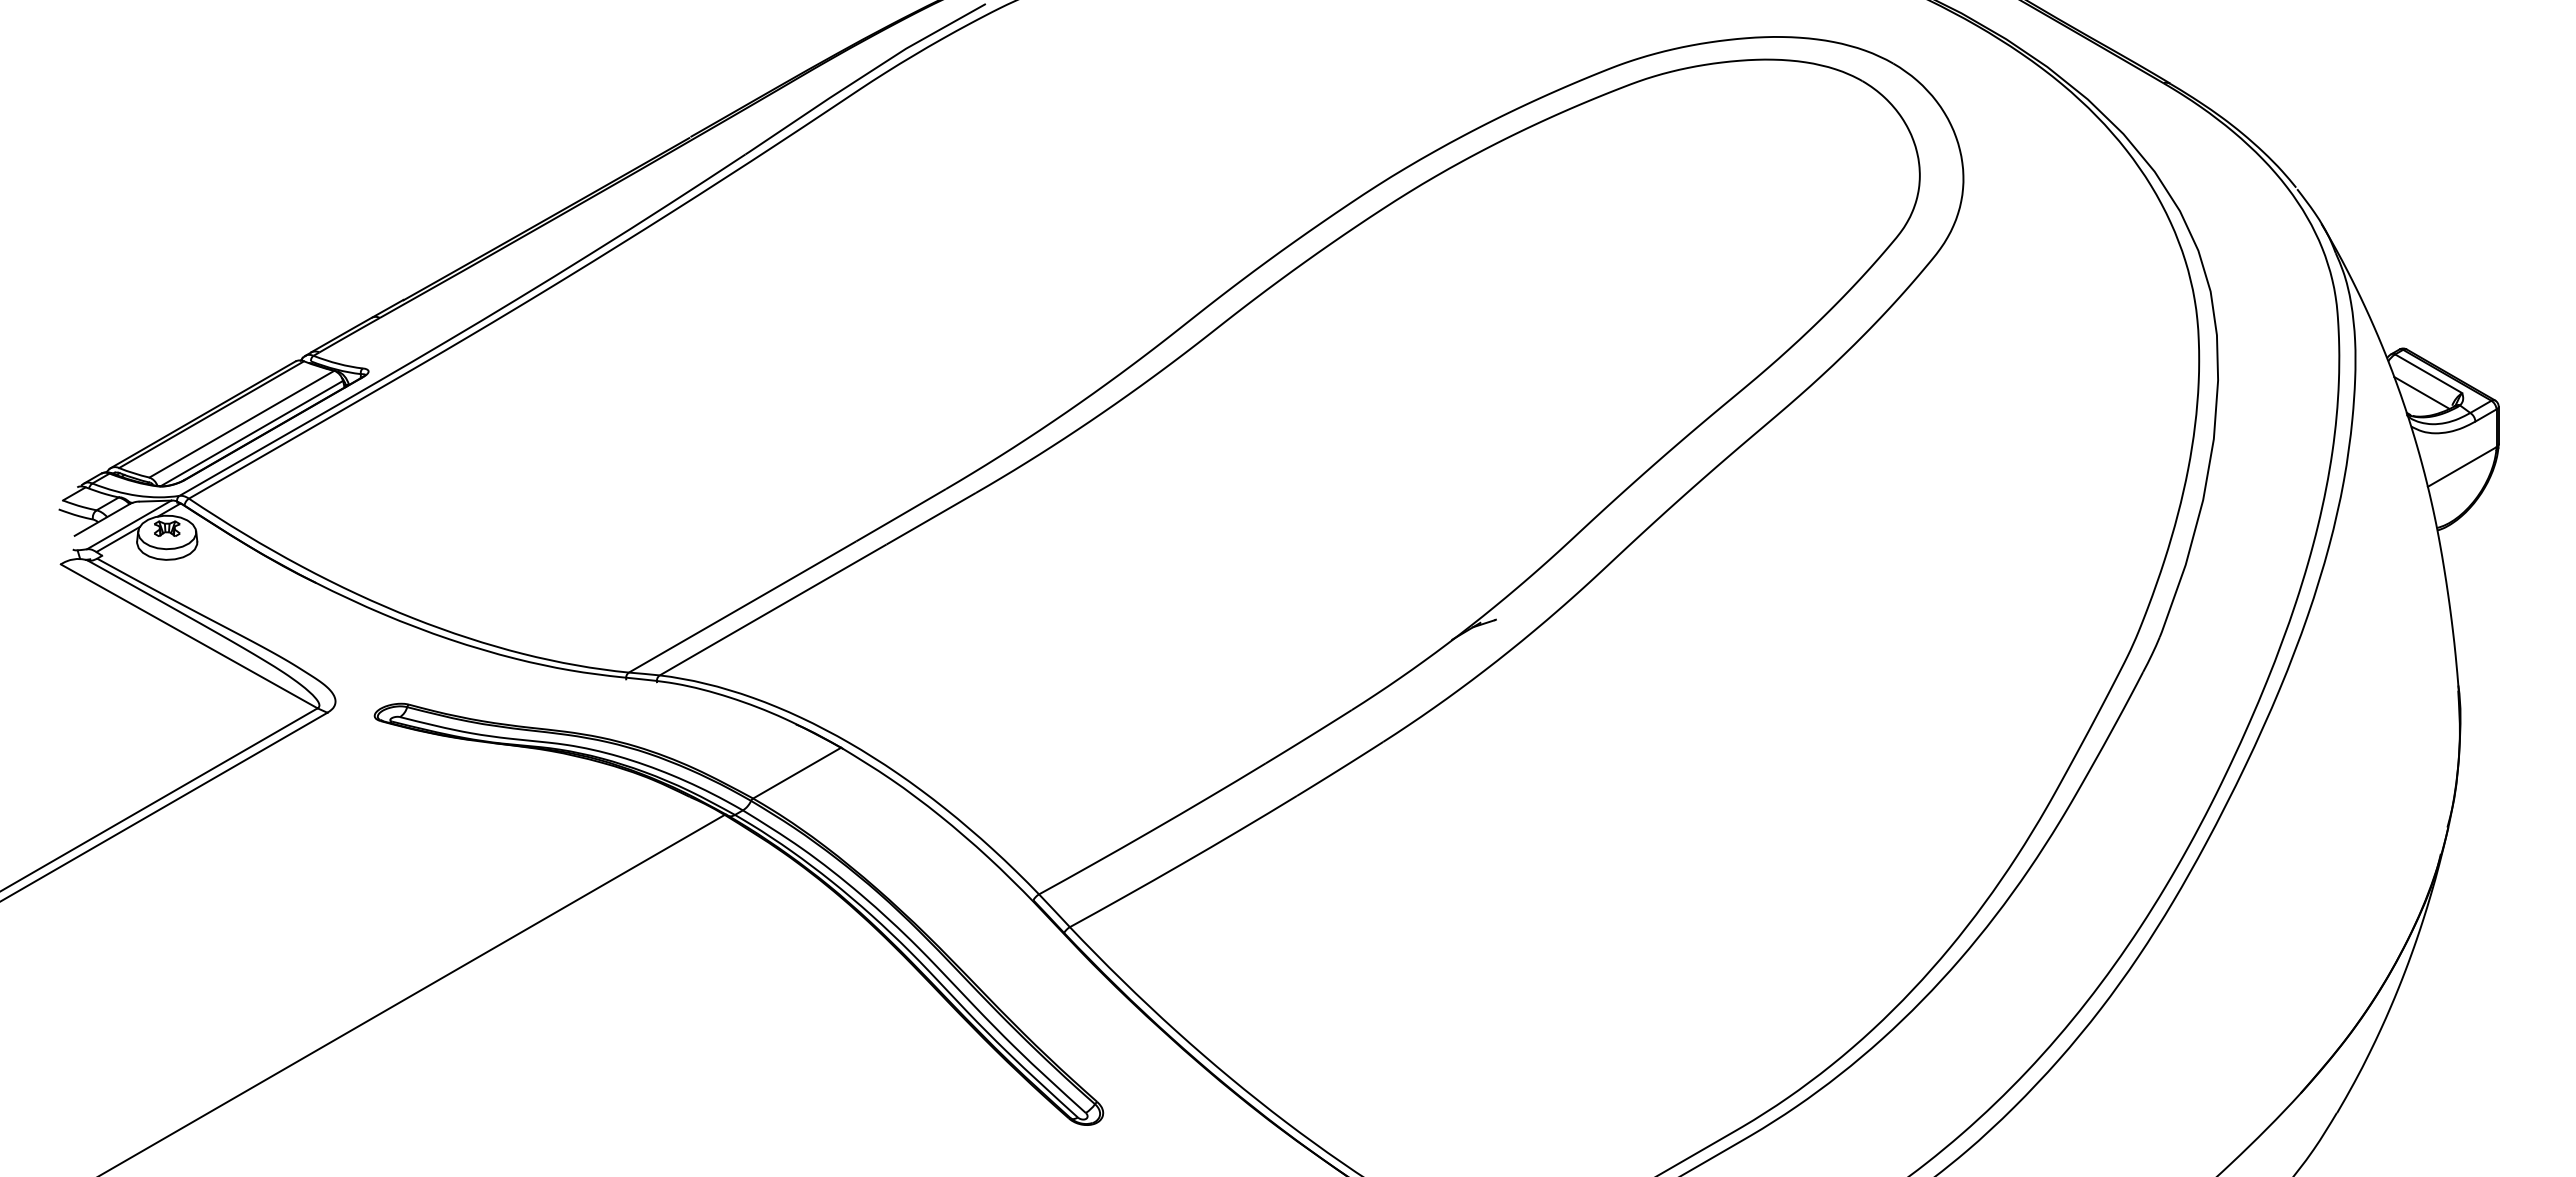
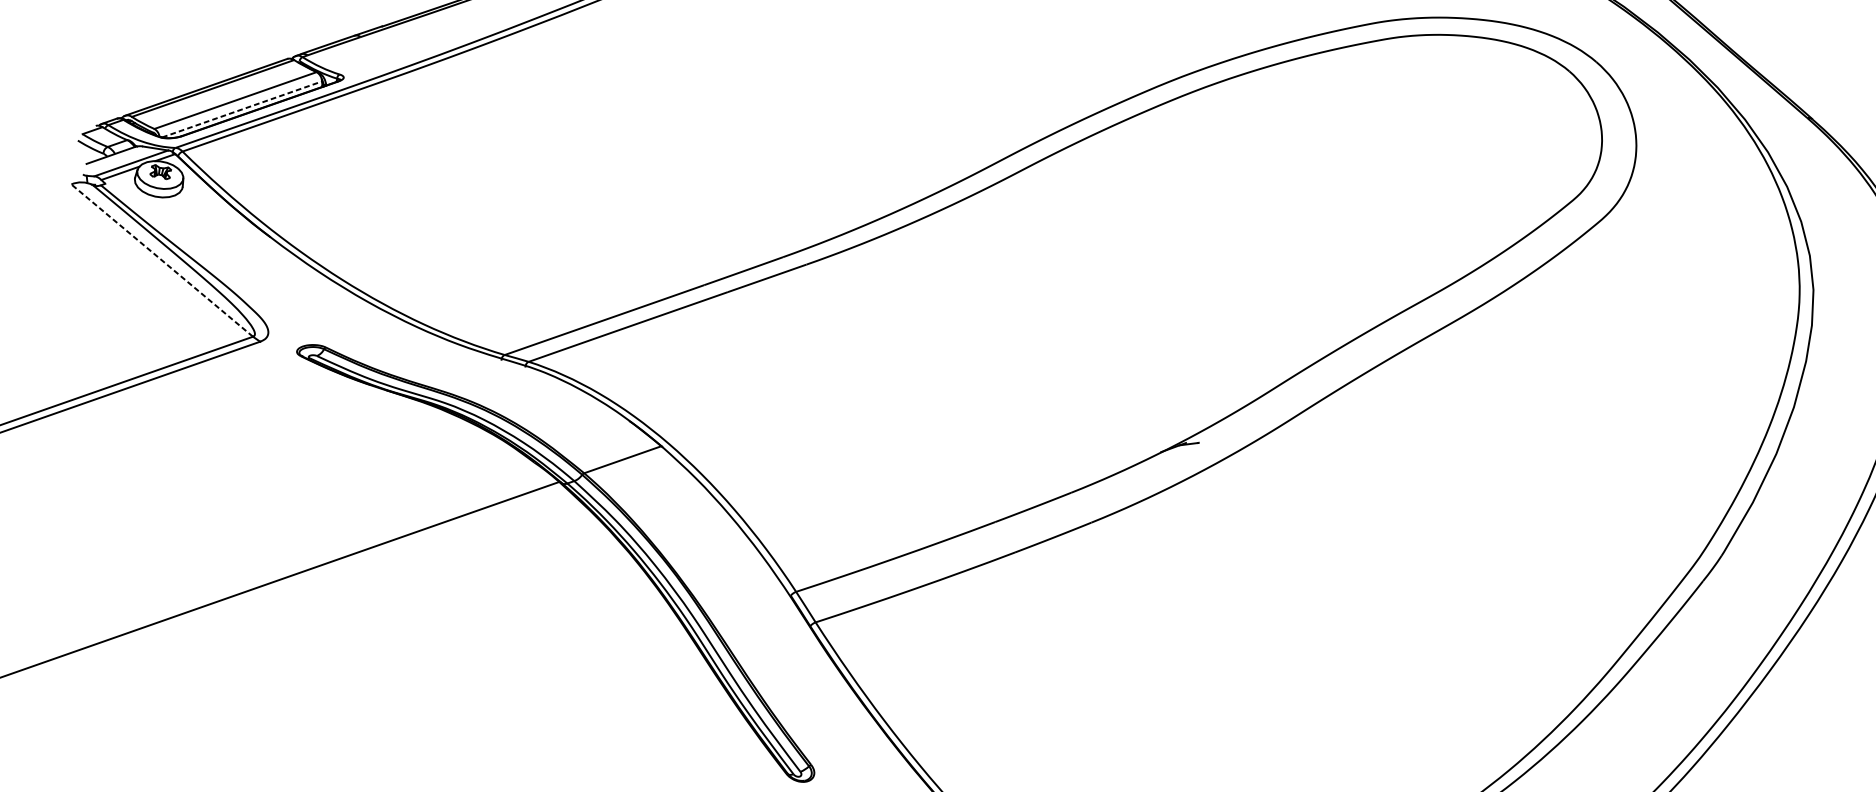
line: (252, 433) -> (242, 109), solid -> dashed
line: (188, 636) -> (161, 260), solid -> dashed

